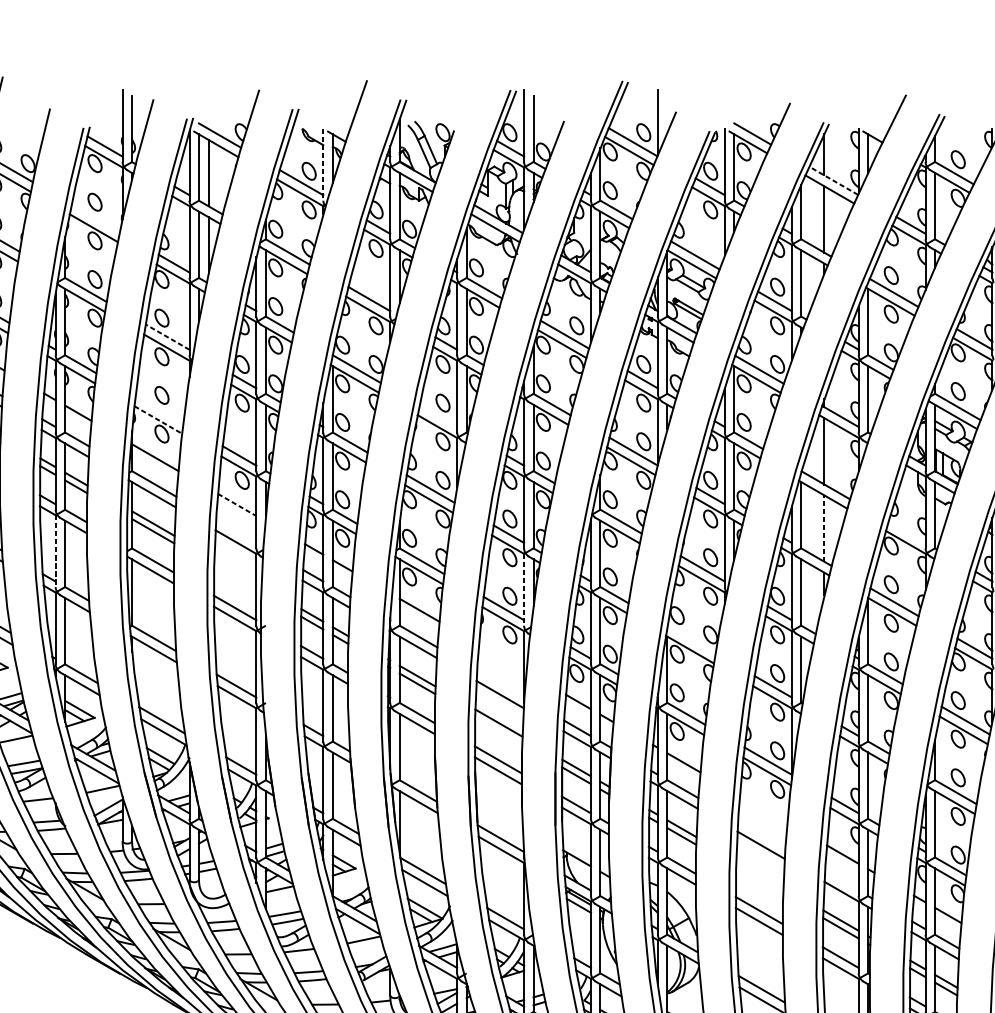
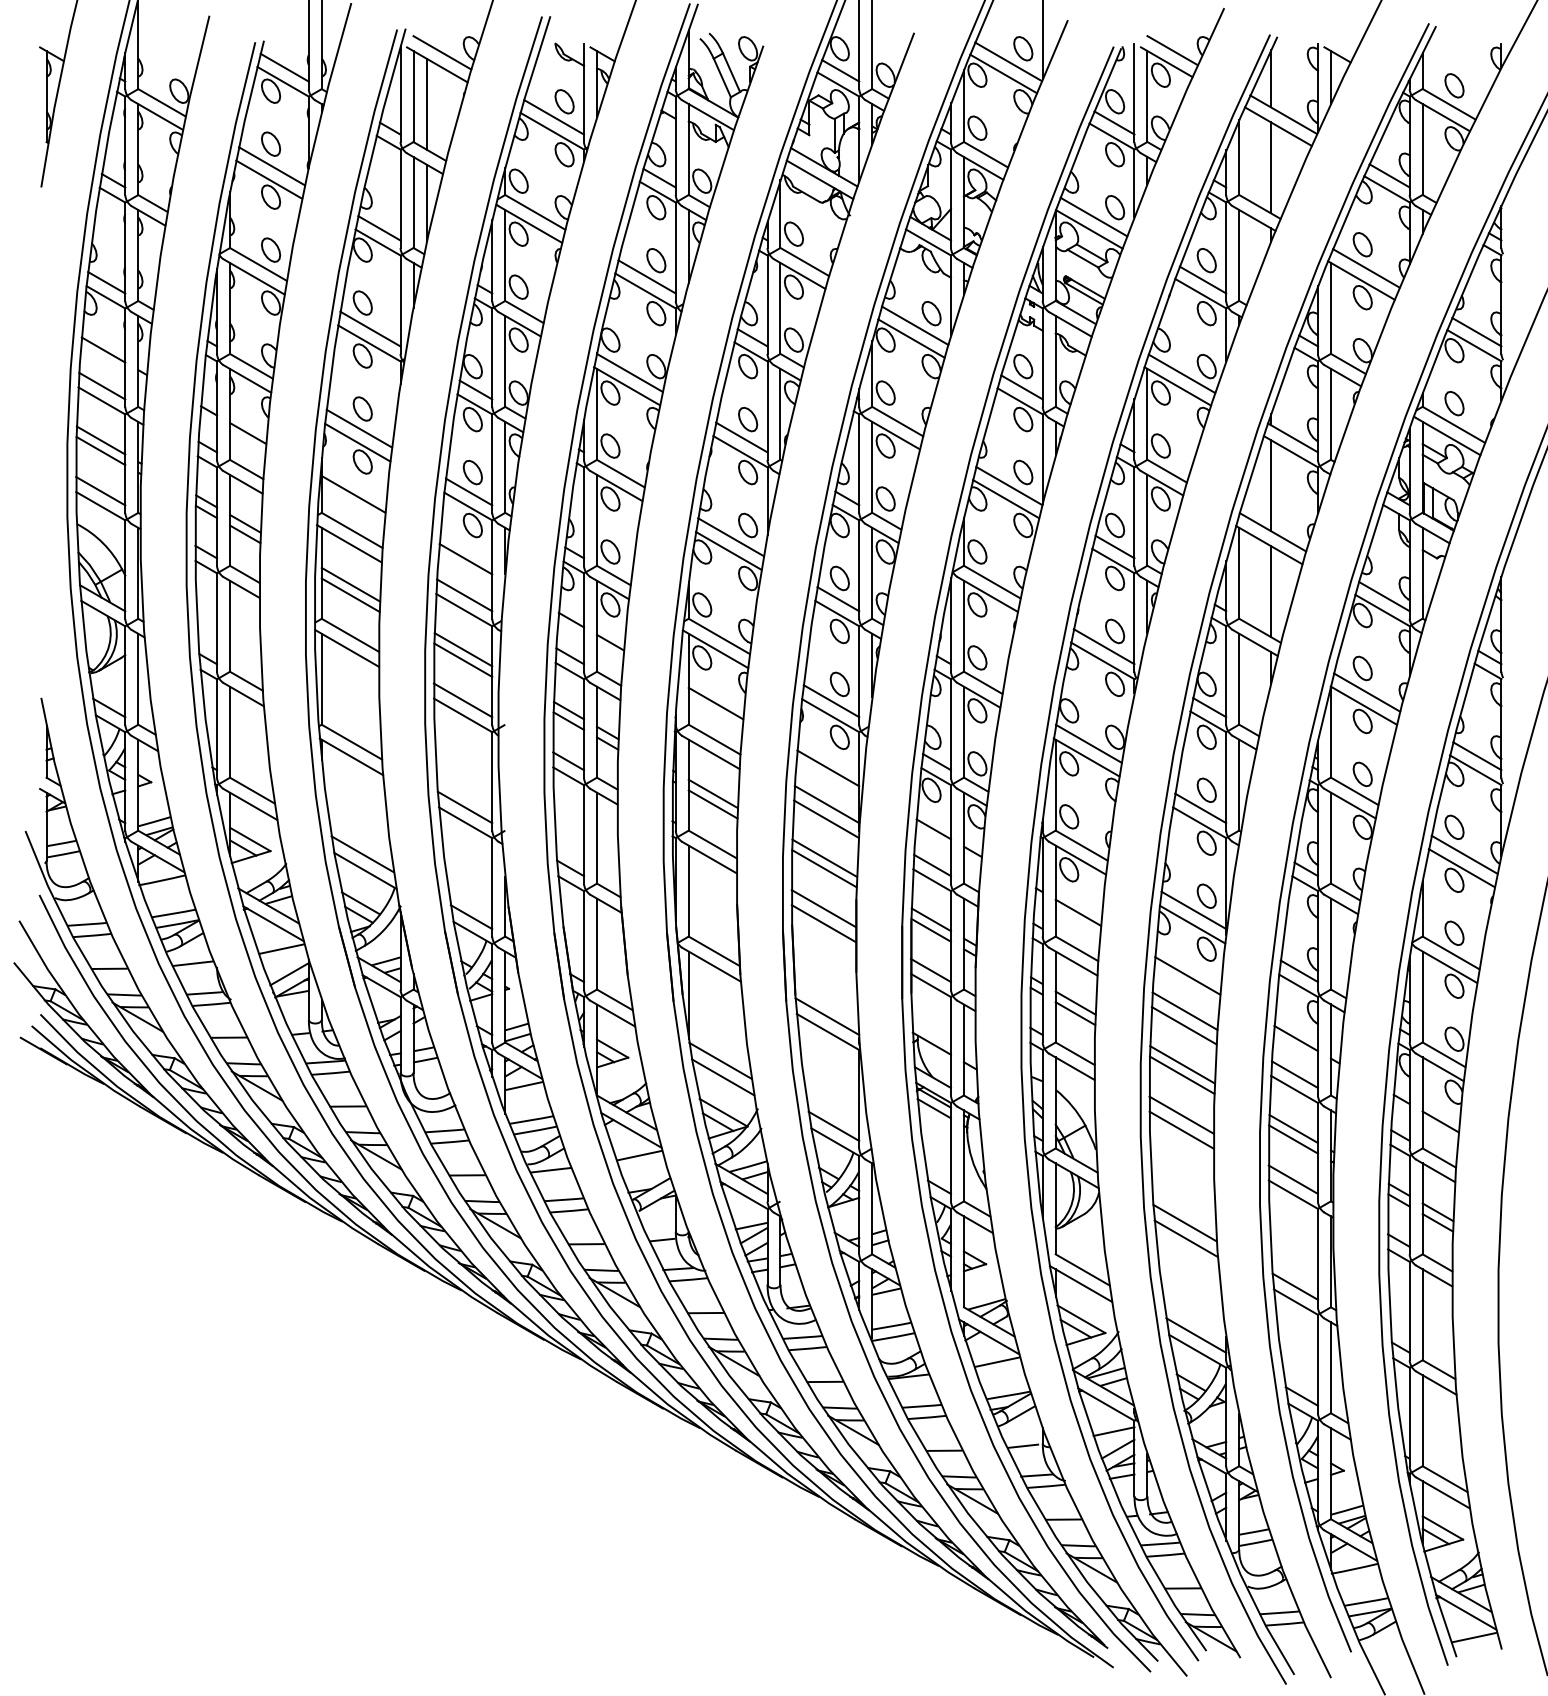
line: (323, 165) -> (584, 93), dashed -> solid
line: (833, 180) -> (1283, 114), dashed -> solid
line: (95, 218) -> (271, 166), added
part: (710, 248) -> (1115, 207), added
part: (376, 287) -> (656, 260), added
line: (167, 337) -> (370, 329), dashed -> solid
line: (158, 409) -> (358, 428), added
line: (438, 416) -> (741, 437), added
line: (158, 419) -> (357, 442), dashed -> solid
part: (241, 441) -> (472, 472), added
line: (237, 505) -> (466, 559), dashed -> solid
line: (824, 528) -> (1271, 591), dashed -> solid
line: (236, 531) -> (464, 595), added
line: (907, 532) -> (1384, 596), added
line: (55, 551) -> (217, 623), dashed -> solid
line: (235, 570) -> (463, 649), added
line: (235, 578) -> (463, 659), added
line: (524, 589) -> (859, 675), dashed -> solid
line: (691, 639) -> (1088, 743), added
line: (501, 657) -> (828, 768), added
line: (500, 683) -> (826, 804), added
line: (498, 730) -> (824, 868), added
line: (763, 808) -> (1187, 975), added
line: (761, 834) -> (1184, 1010), added
line: (759, 873) -> (1182, 1064), added
line: (759, 880) -> (1181, 1074), added
line: (841, 880) -> (1294, 1074), added

